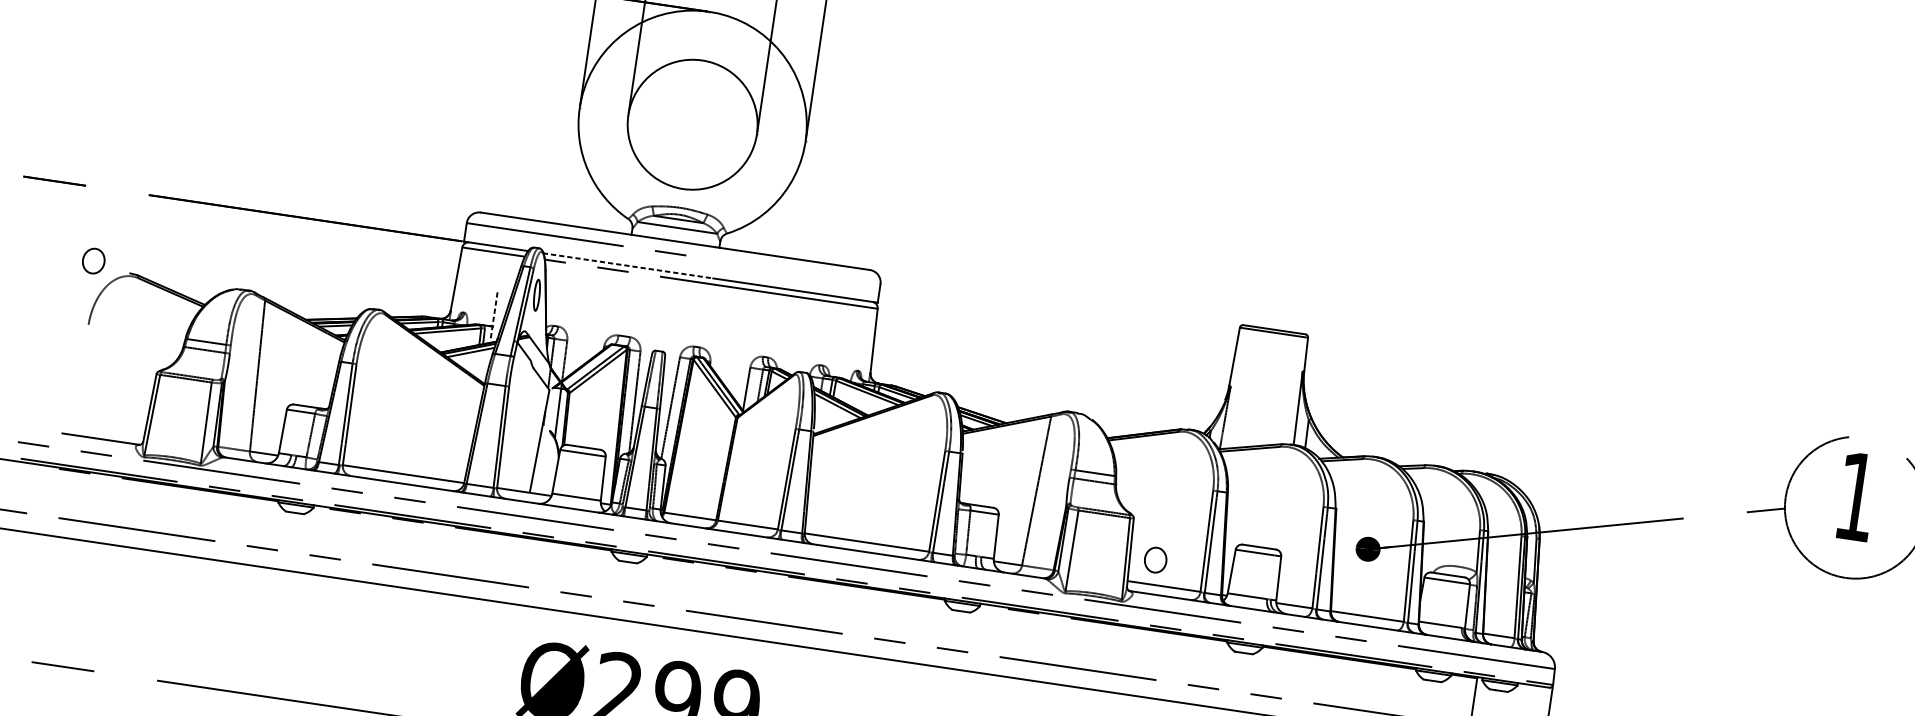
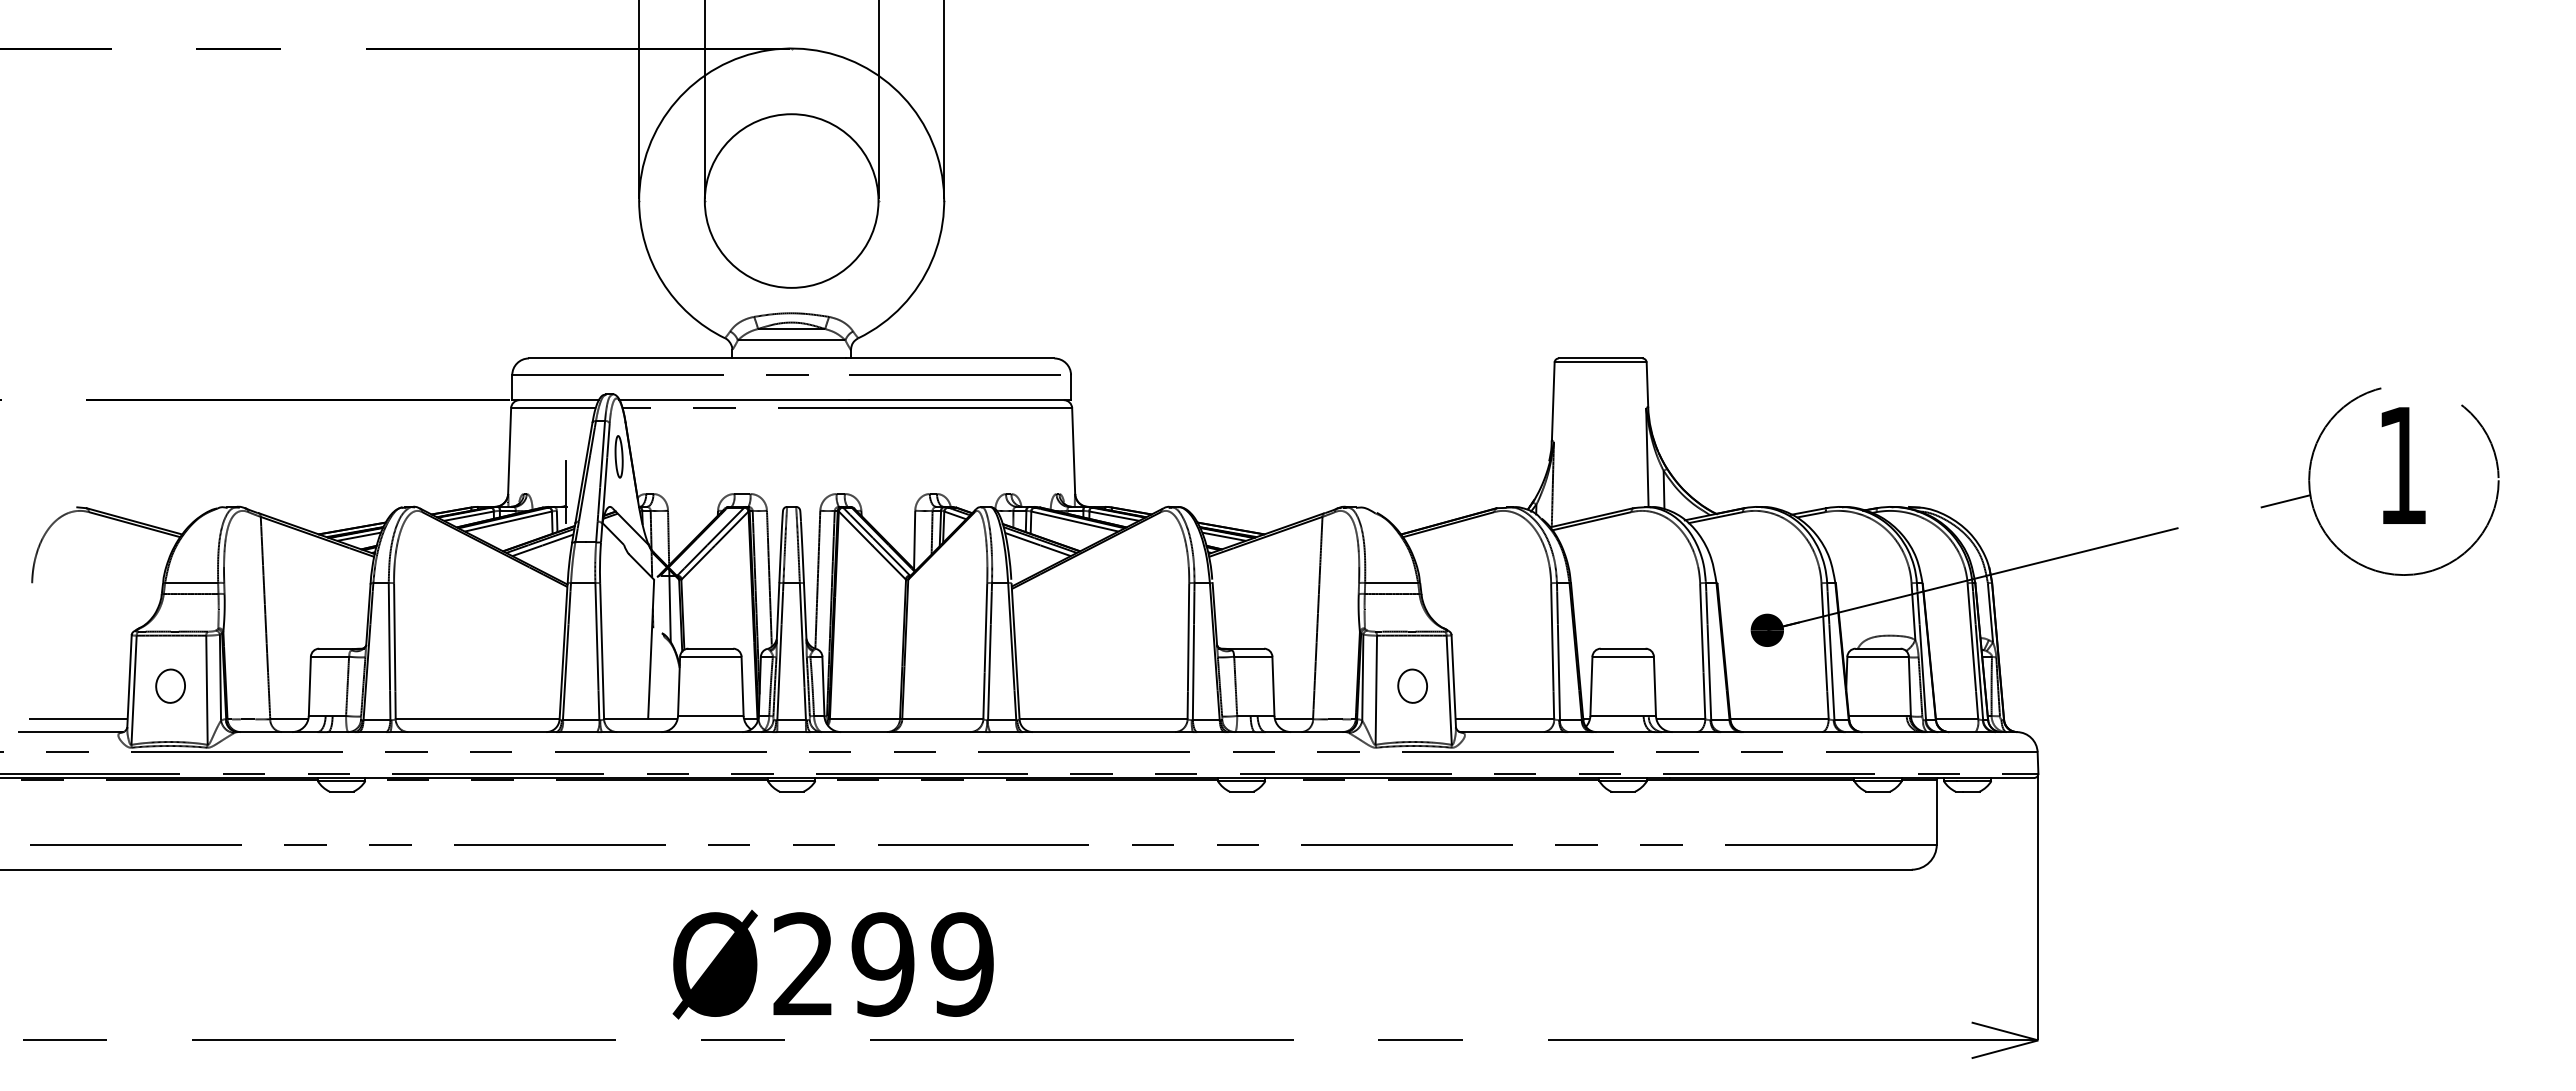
part: (93, 260) -> (170, 685), moved
line: (628, 266) -> (734, 400), dashed -> solid
line: (794, 270) -> (954, 374), added
line: (494, 315) -> (566, 492), dashed -> solid
line: (107, 430) -> (78, 719), added
part: (1155, 559) -> (1412, 685), moved

